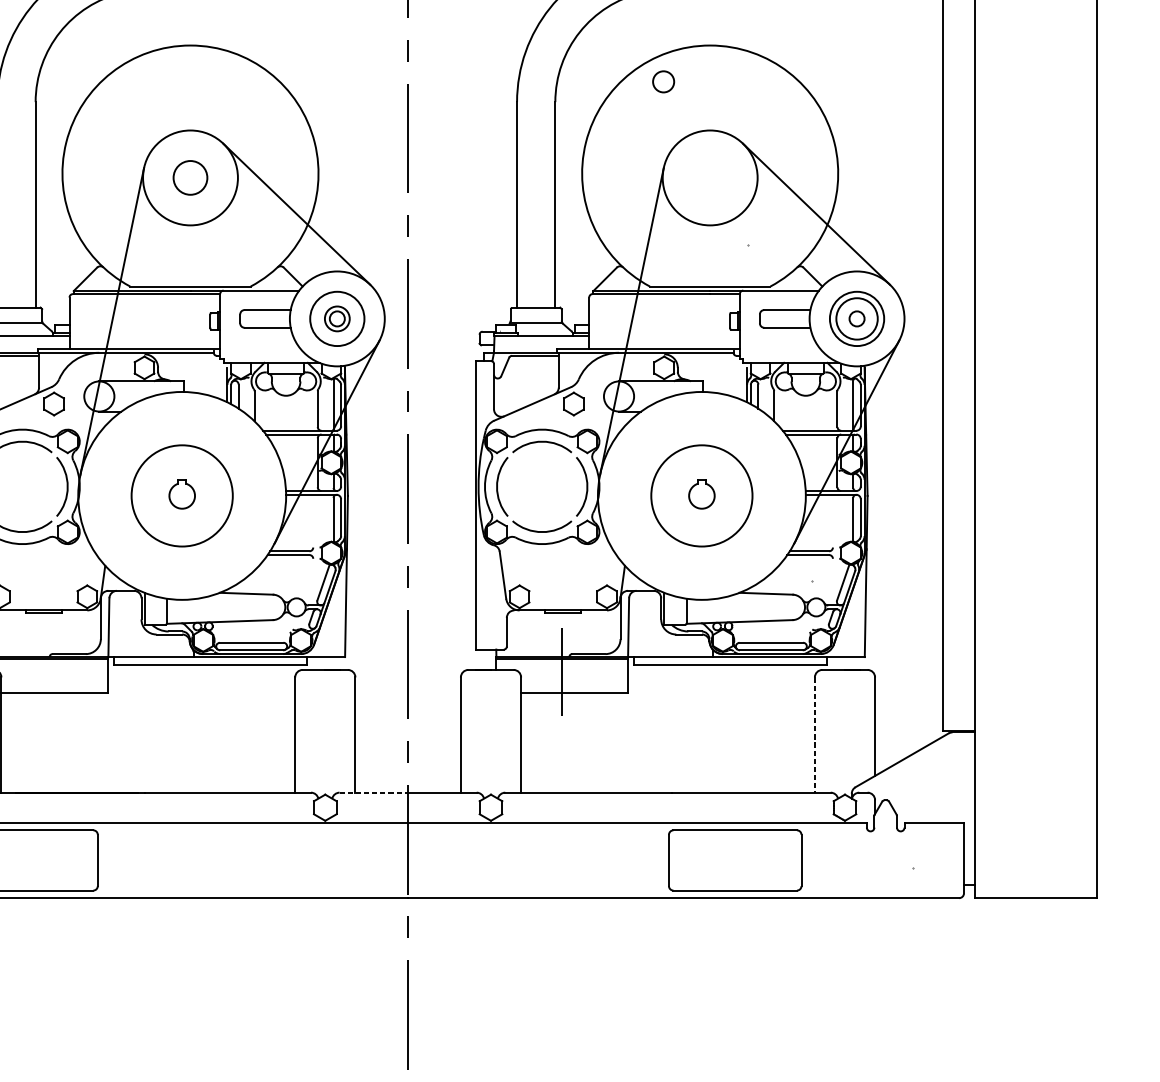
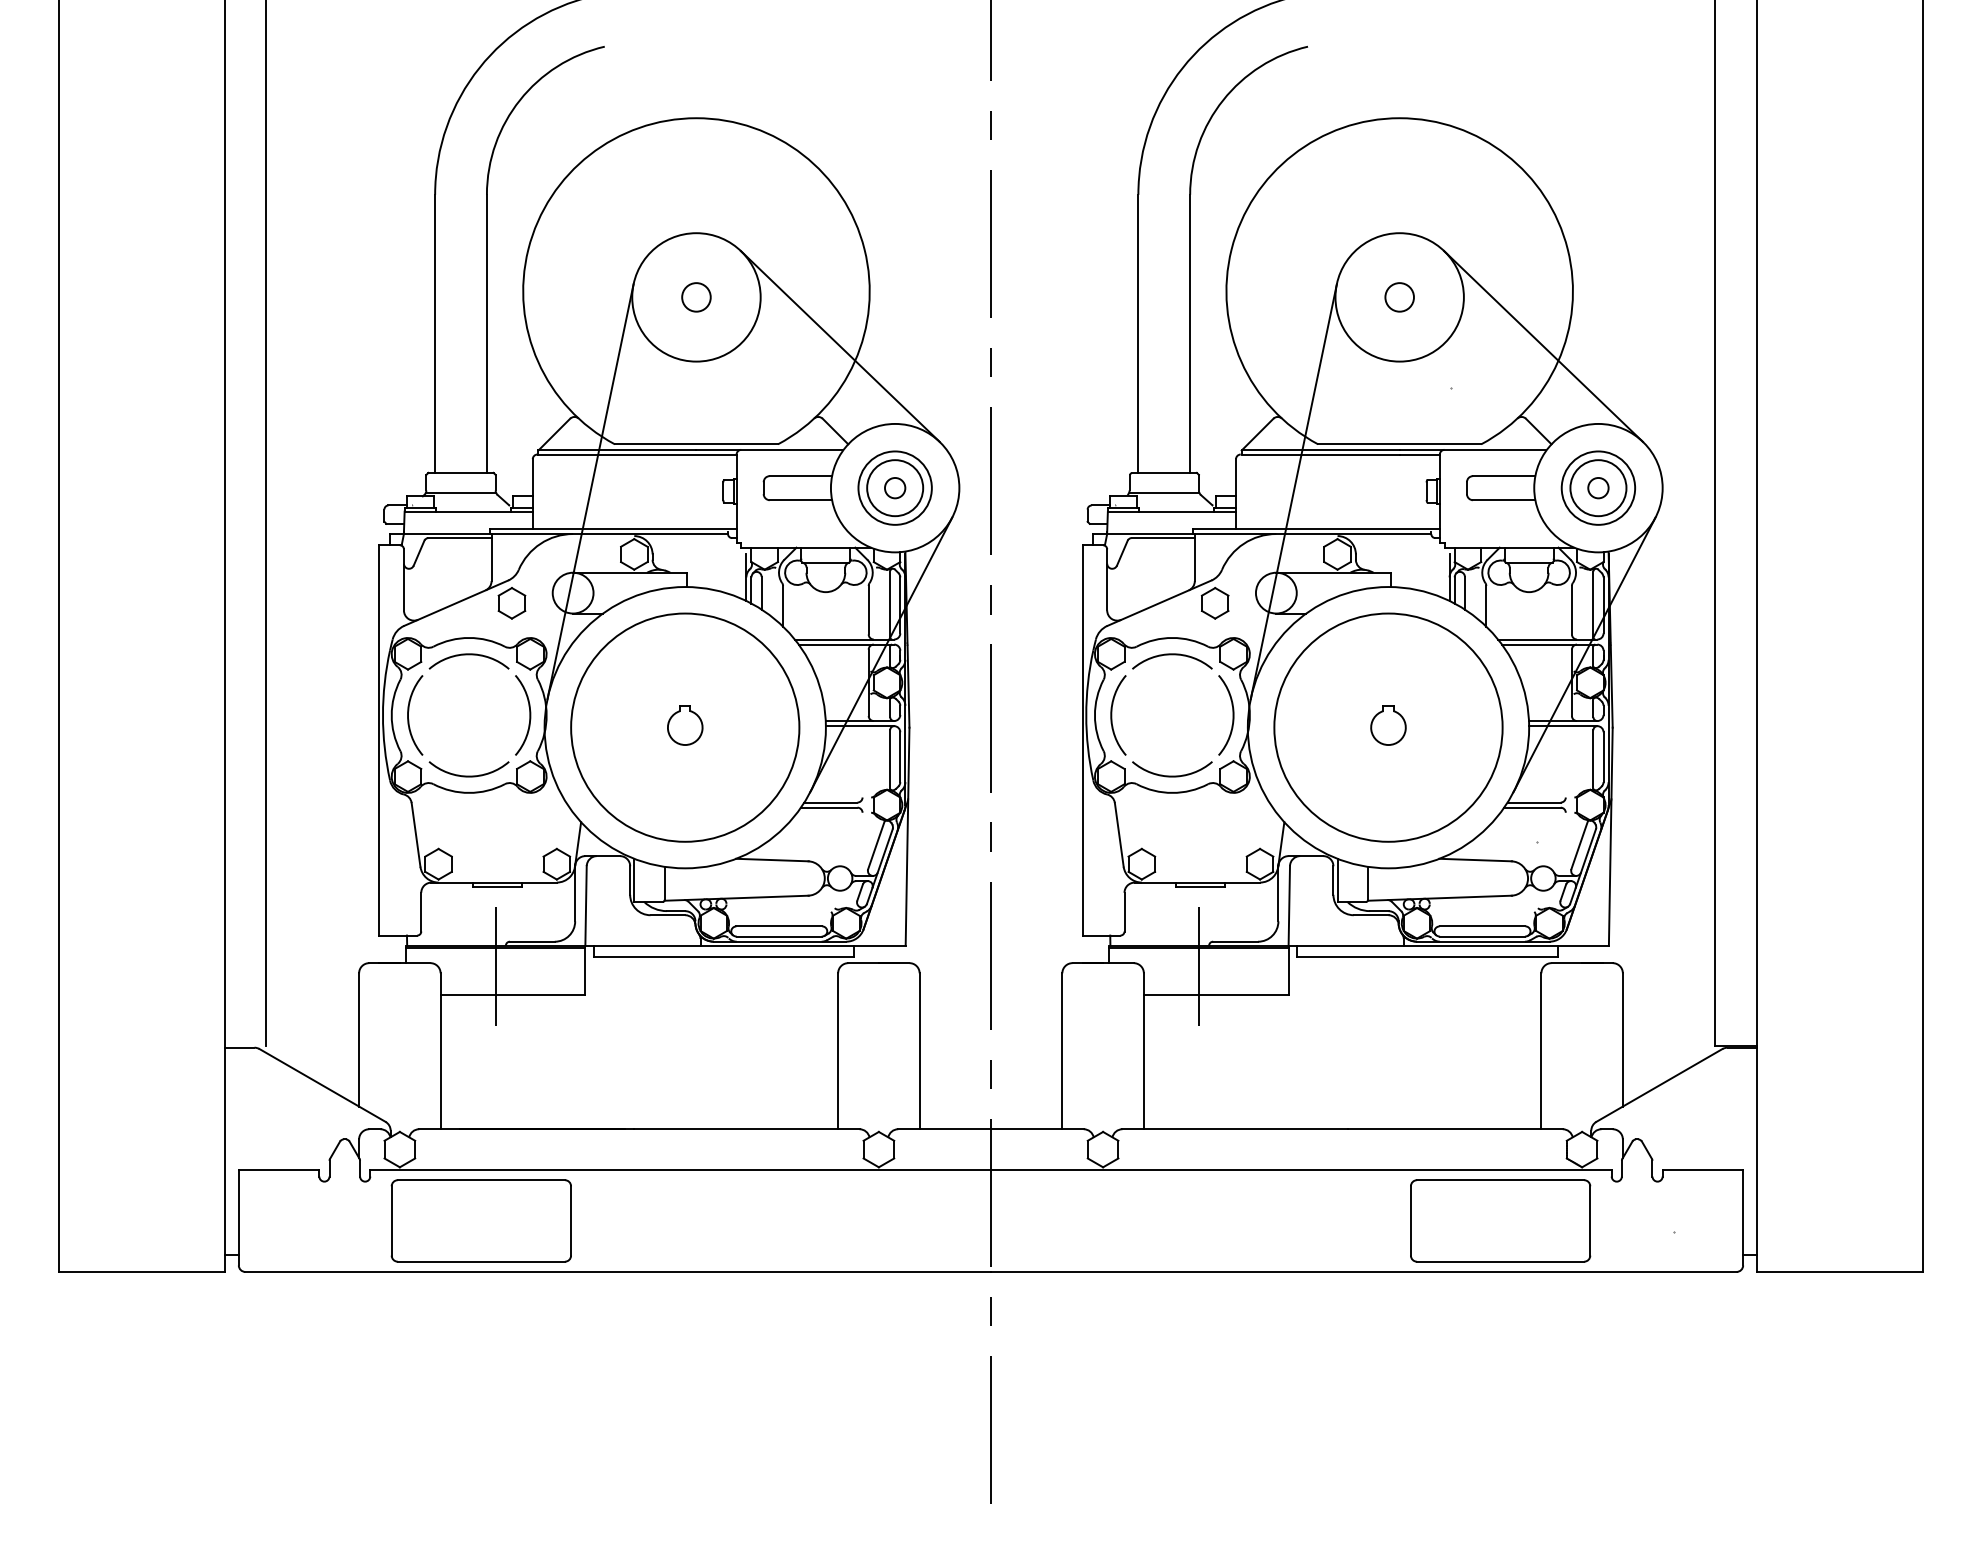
circle: (663, 81) -> (1399, 297), moved
circle: (190, 178) -> (696, 297), size x0.62
circle: (337, 319) -> (895, 488), size x1.67
circle: (182, 495) -> (685, 727), size x1.67
circle: (701, 495) -> (1388, 727), size x1.67
line: (41, 671) -> (495, 965), added
line: (814, 735) -> (1541, 1051), dashed -> solid
line: (374, 792) -> (945, 1129), dashed -> solid
part: (735, 860) -> (1500, 1220), moved

